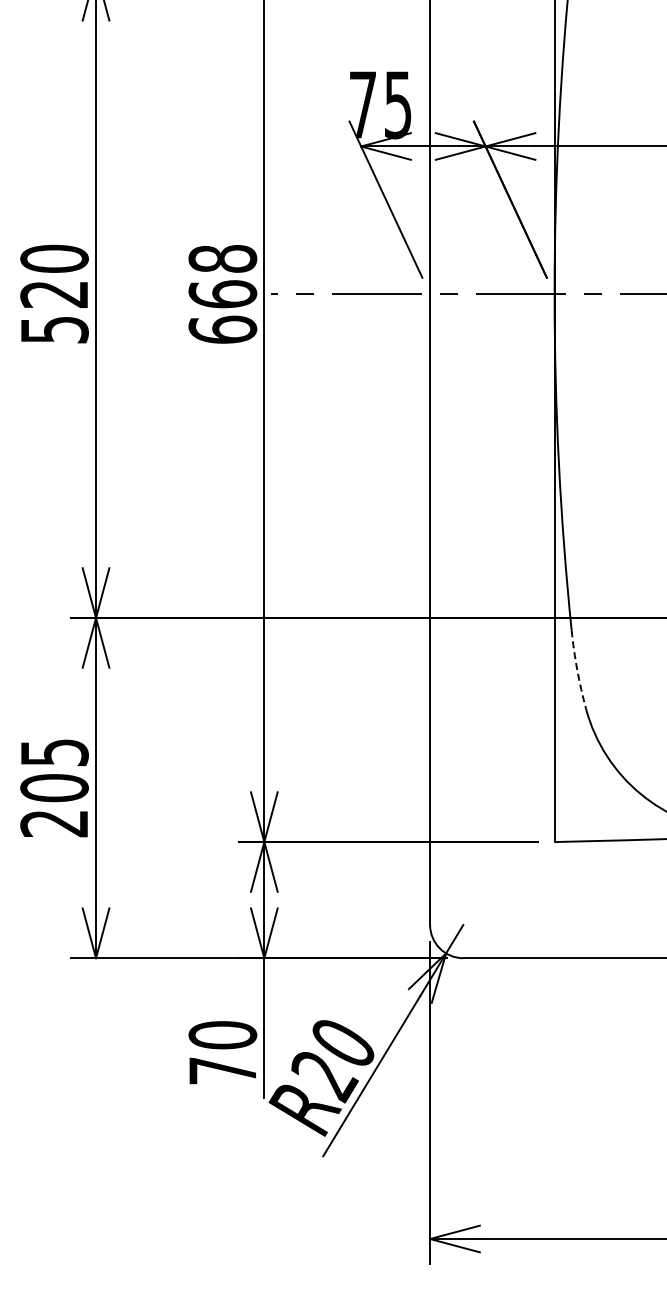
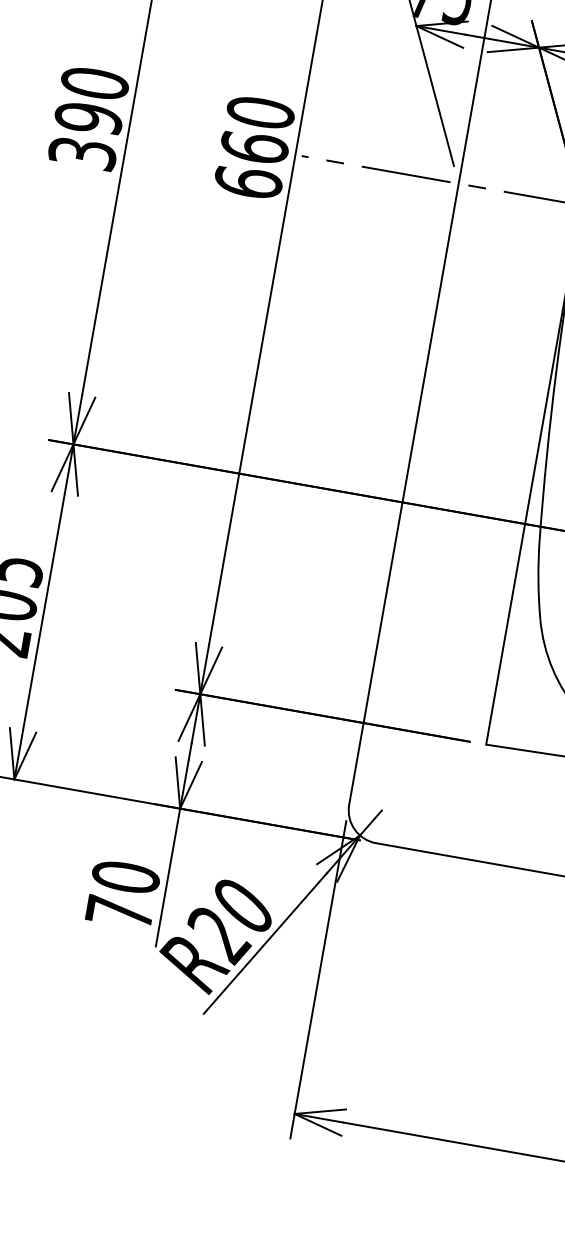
text: (222, 258) -> (260, 112), 668 -> 660
text: (54, 311) -> (85, 135), 520 -> 390
arc: (577, 670) -> (538, 579), dashed -> solid

